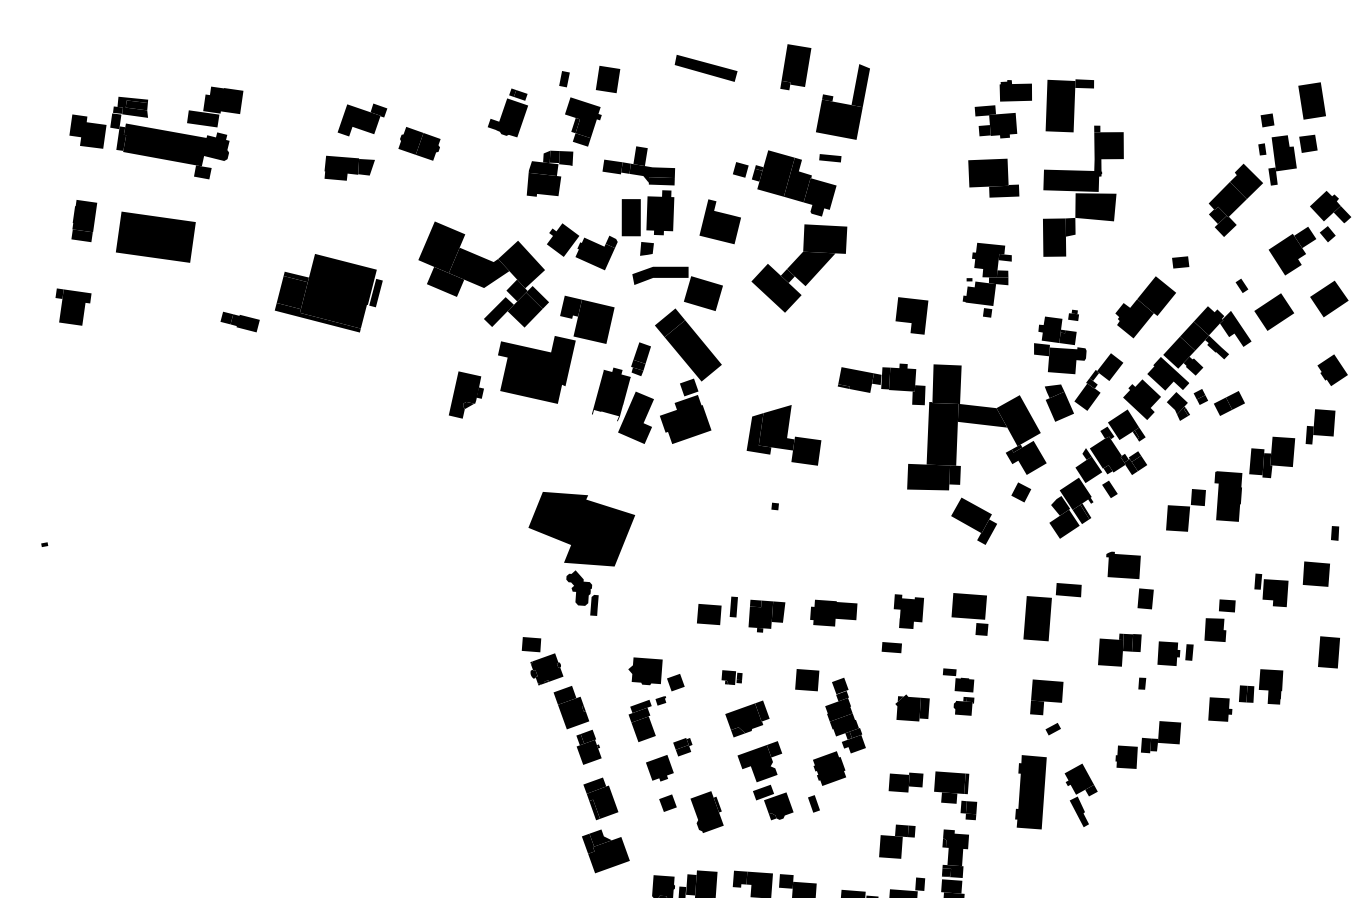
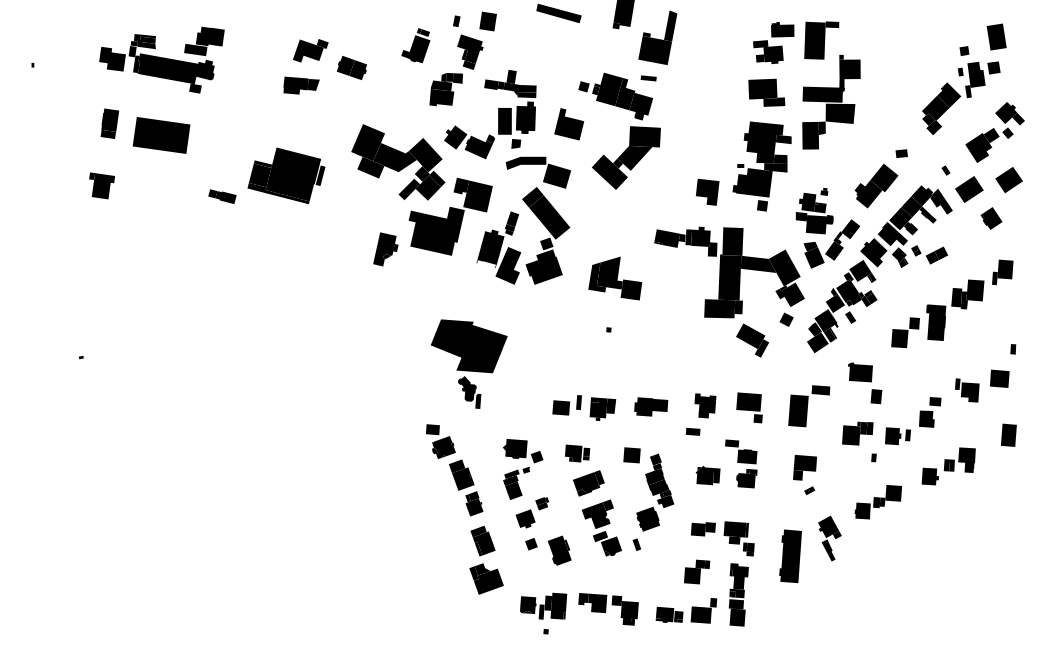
part: (986, 280) -> (761, 166), size x1.67
part: (1332, 370) -> (991, 218), moved
part: (731, 677) -> (577, 453), size x1.67
part: (958, 691) -> (741, 463), size x1.43
part: (1030, 792) -> (790, 556), moved

